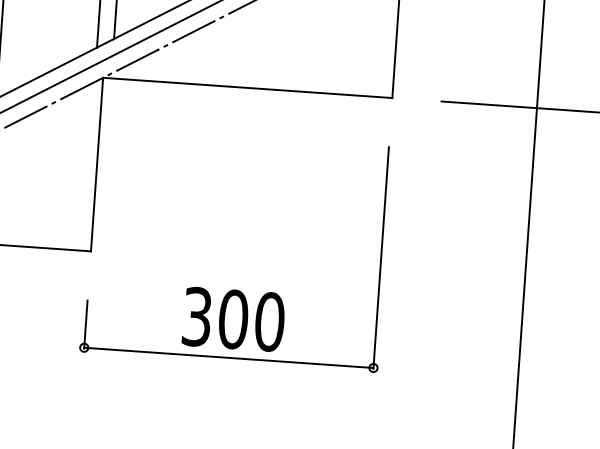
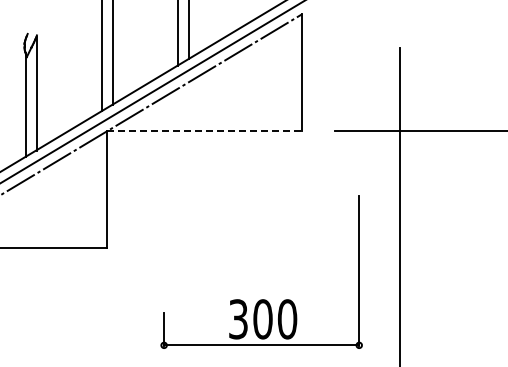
line: (247, 88) -> (204, 131), solid -> dashed
part: (233, 289) -> (261, 299), moved

